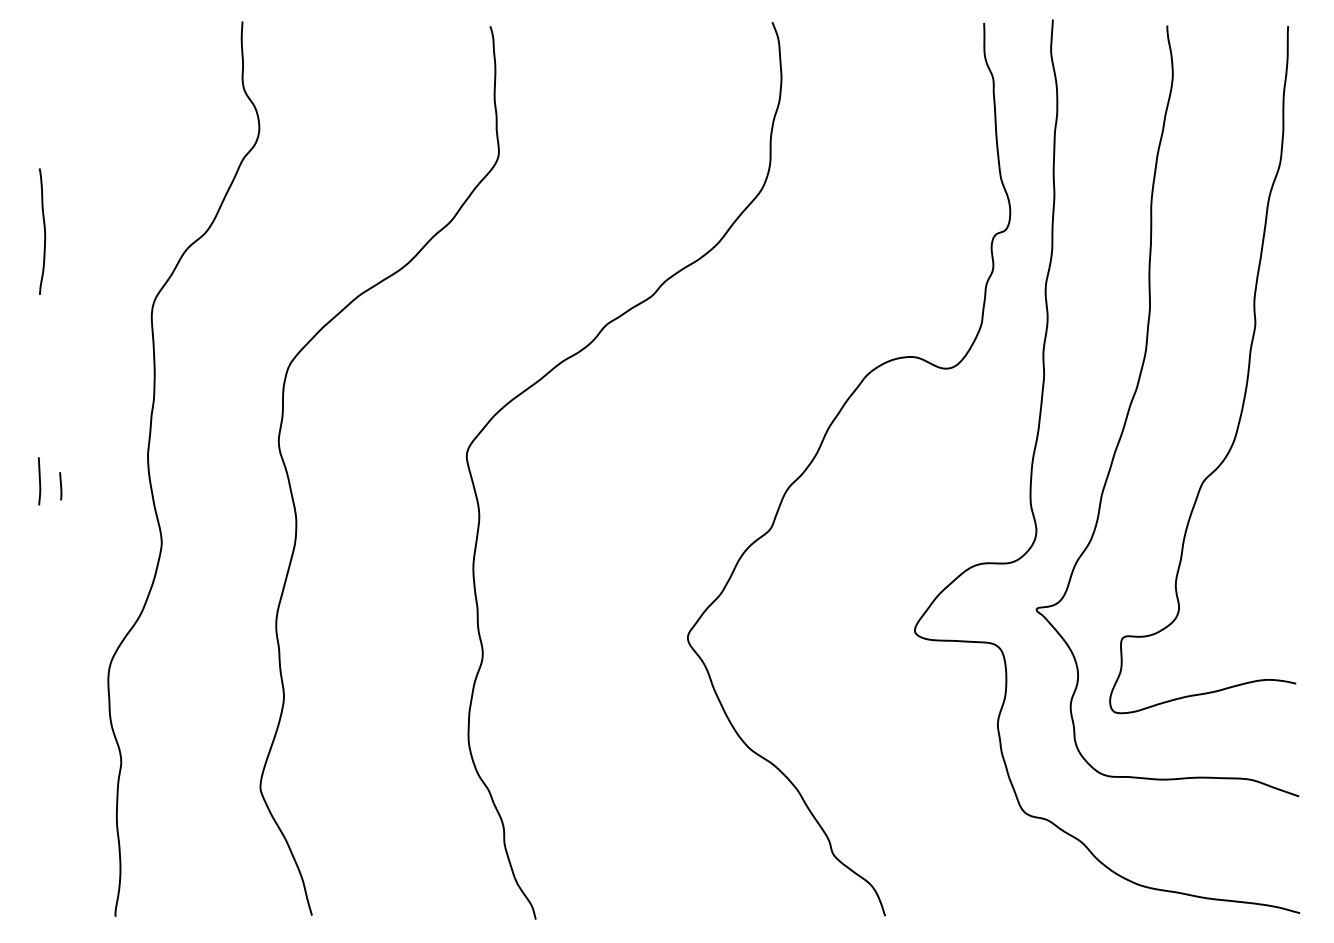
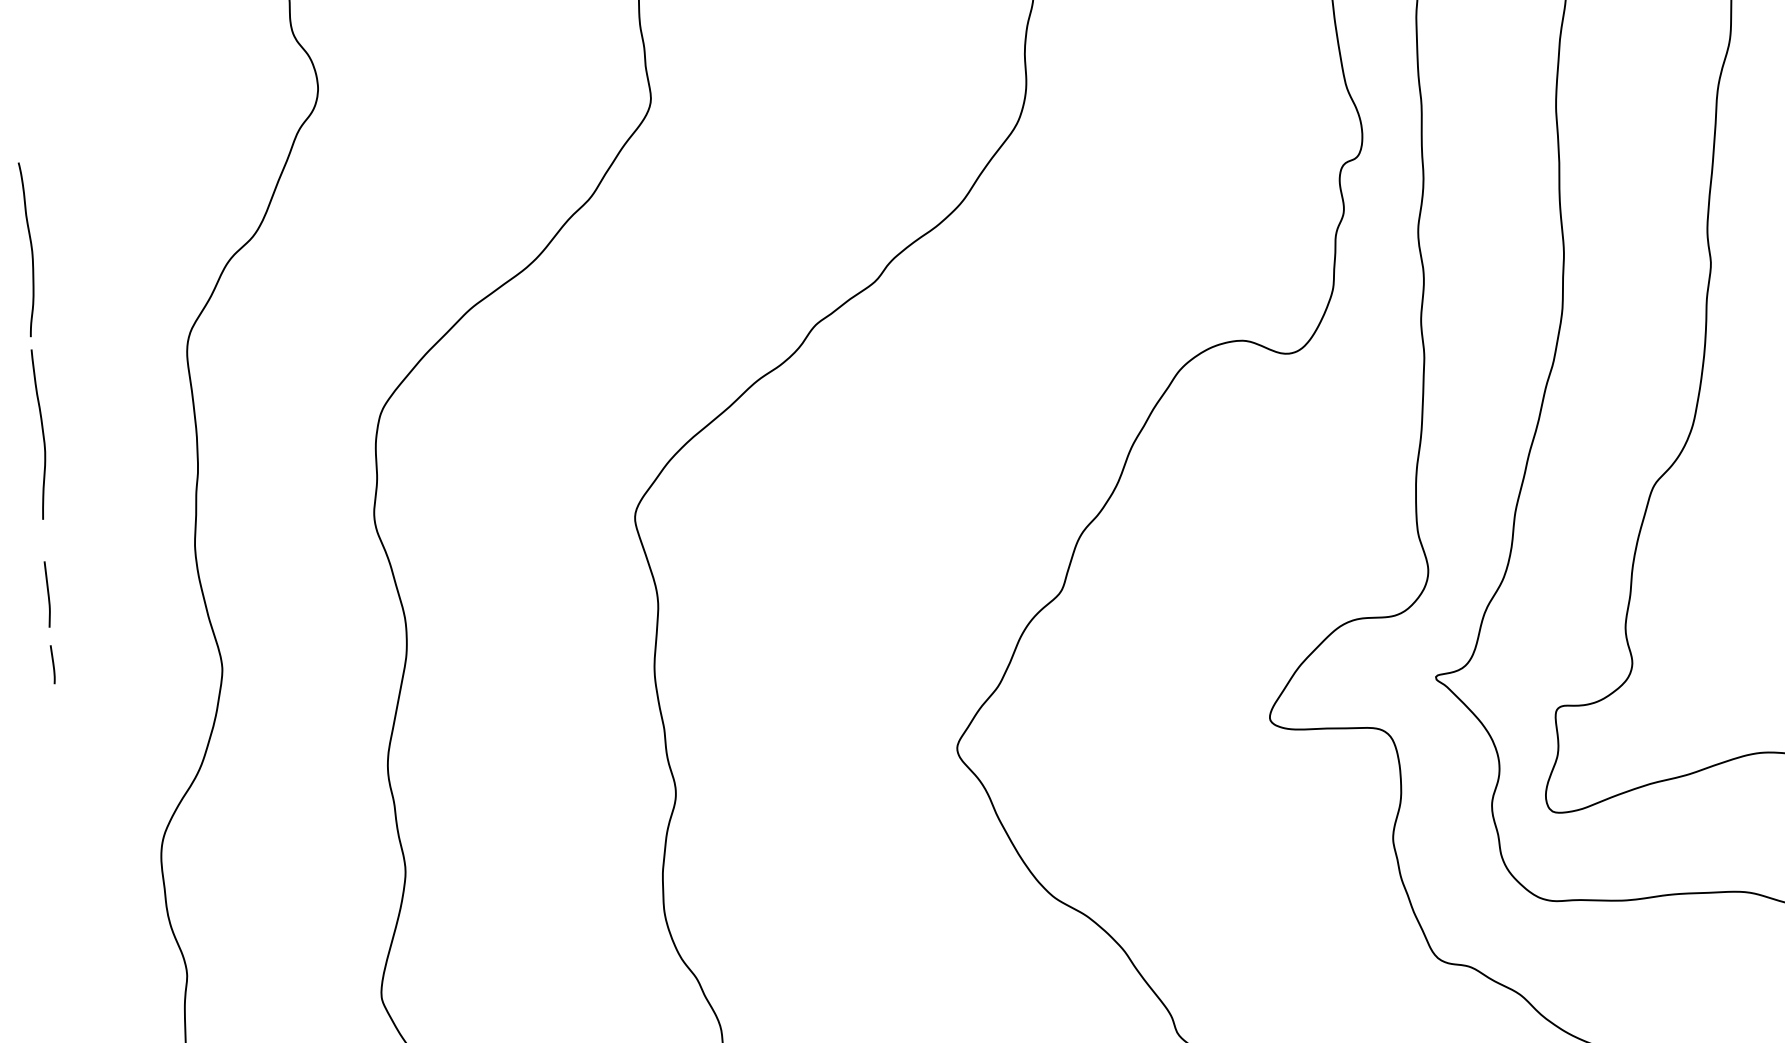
curve: (43, 365) -> (42, 434), added
line: (60, 486) -> (52, 665), moved

